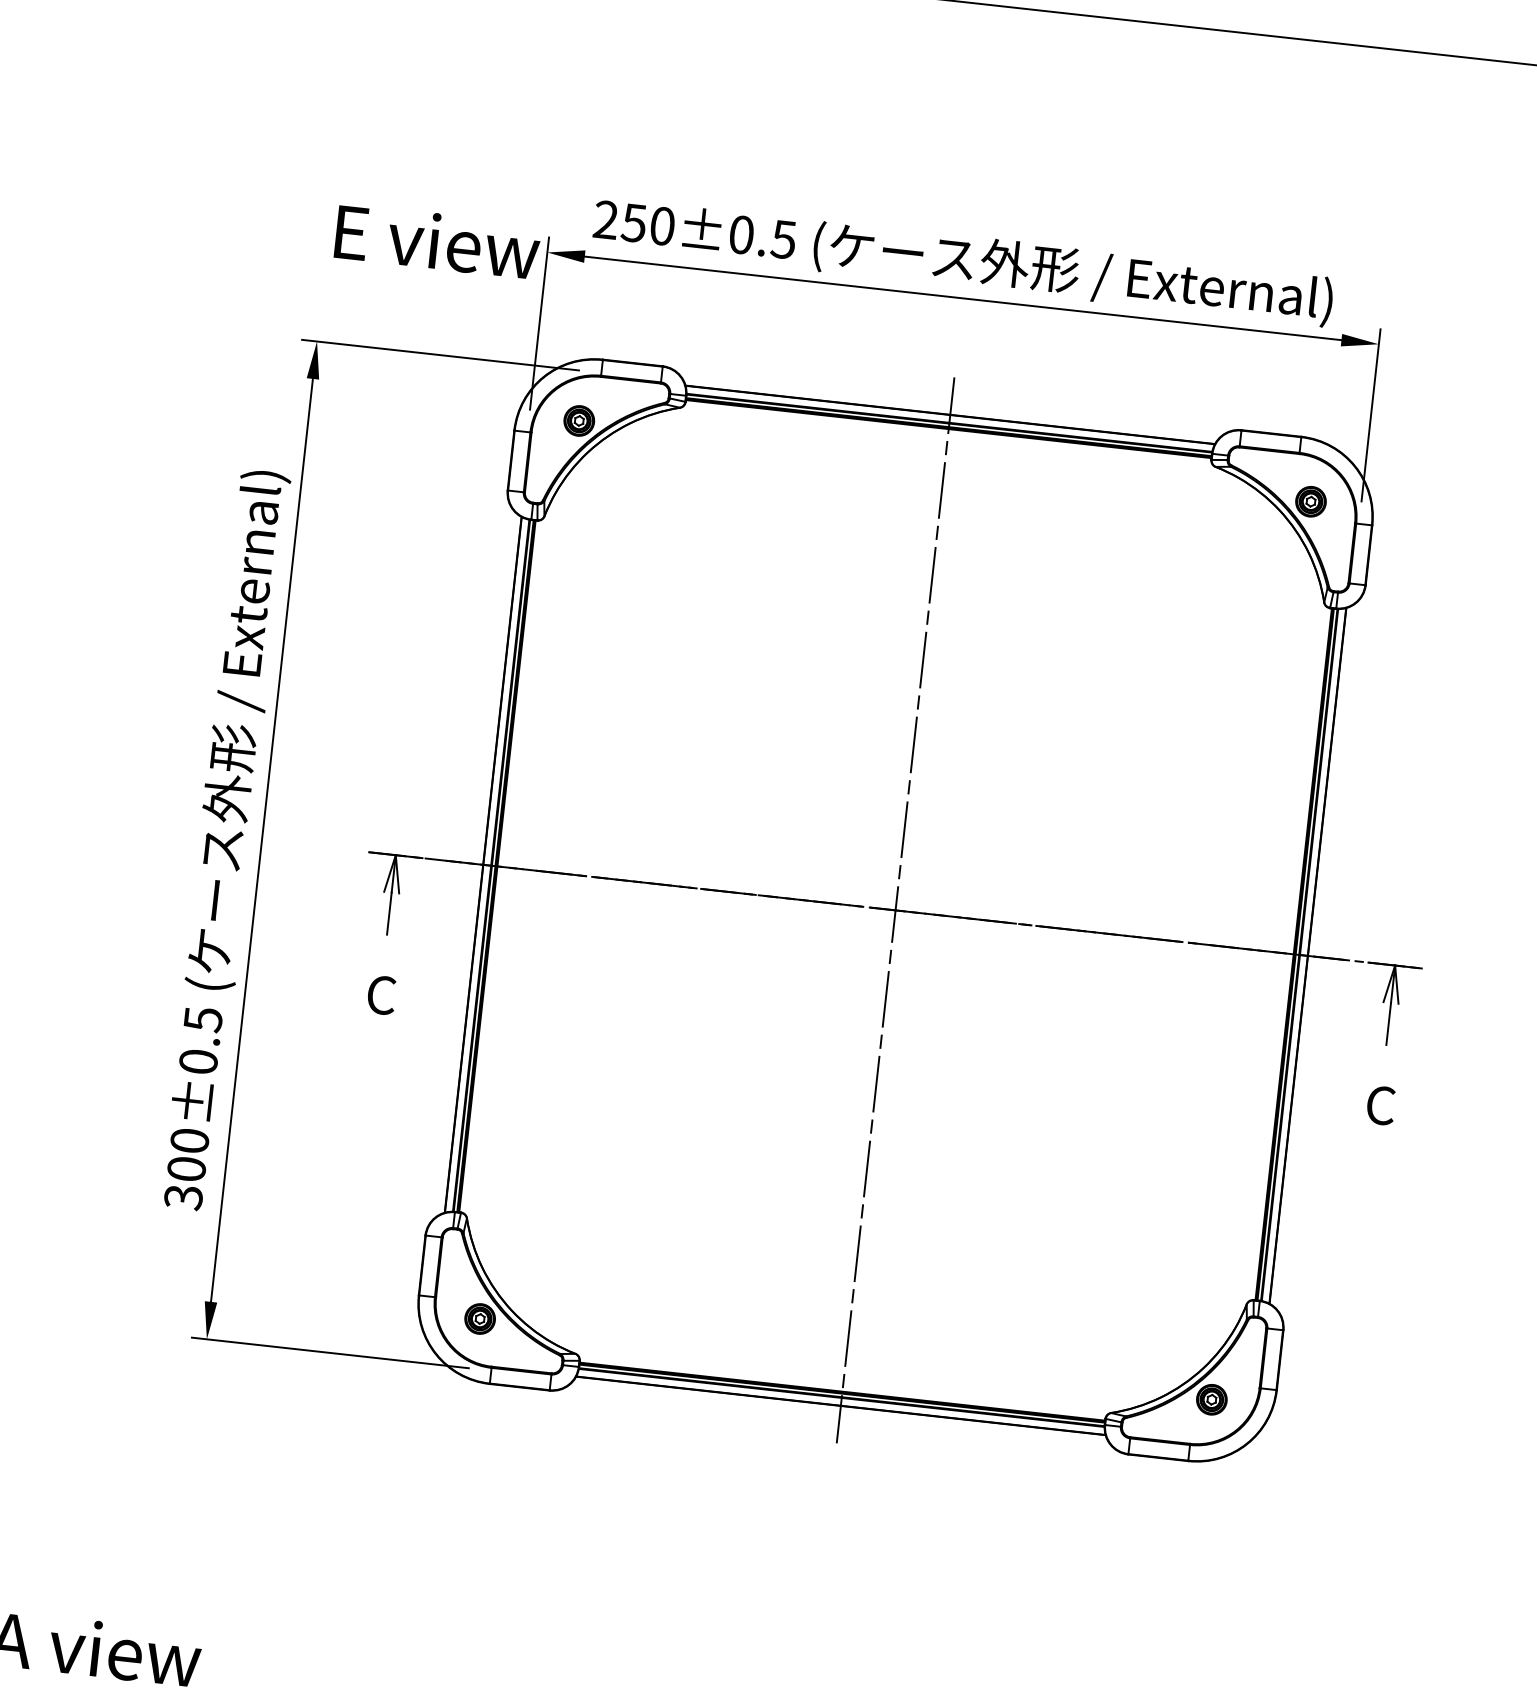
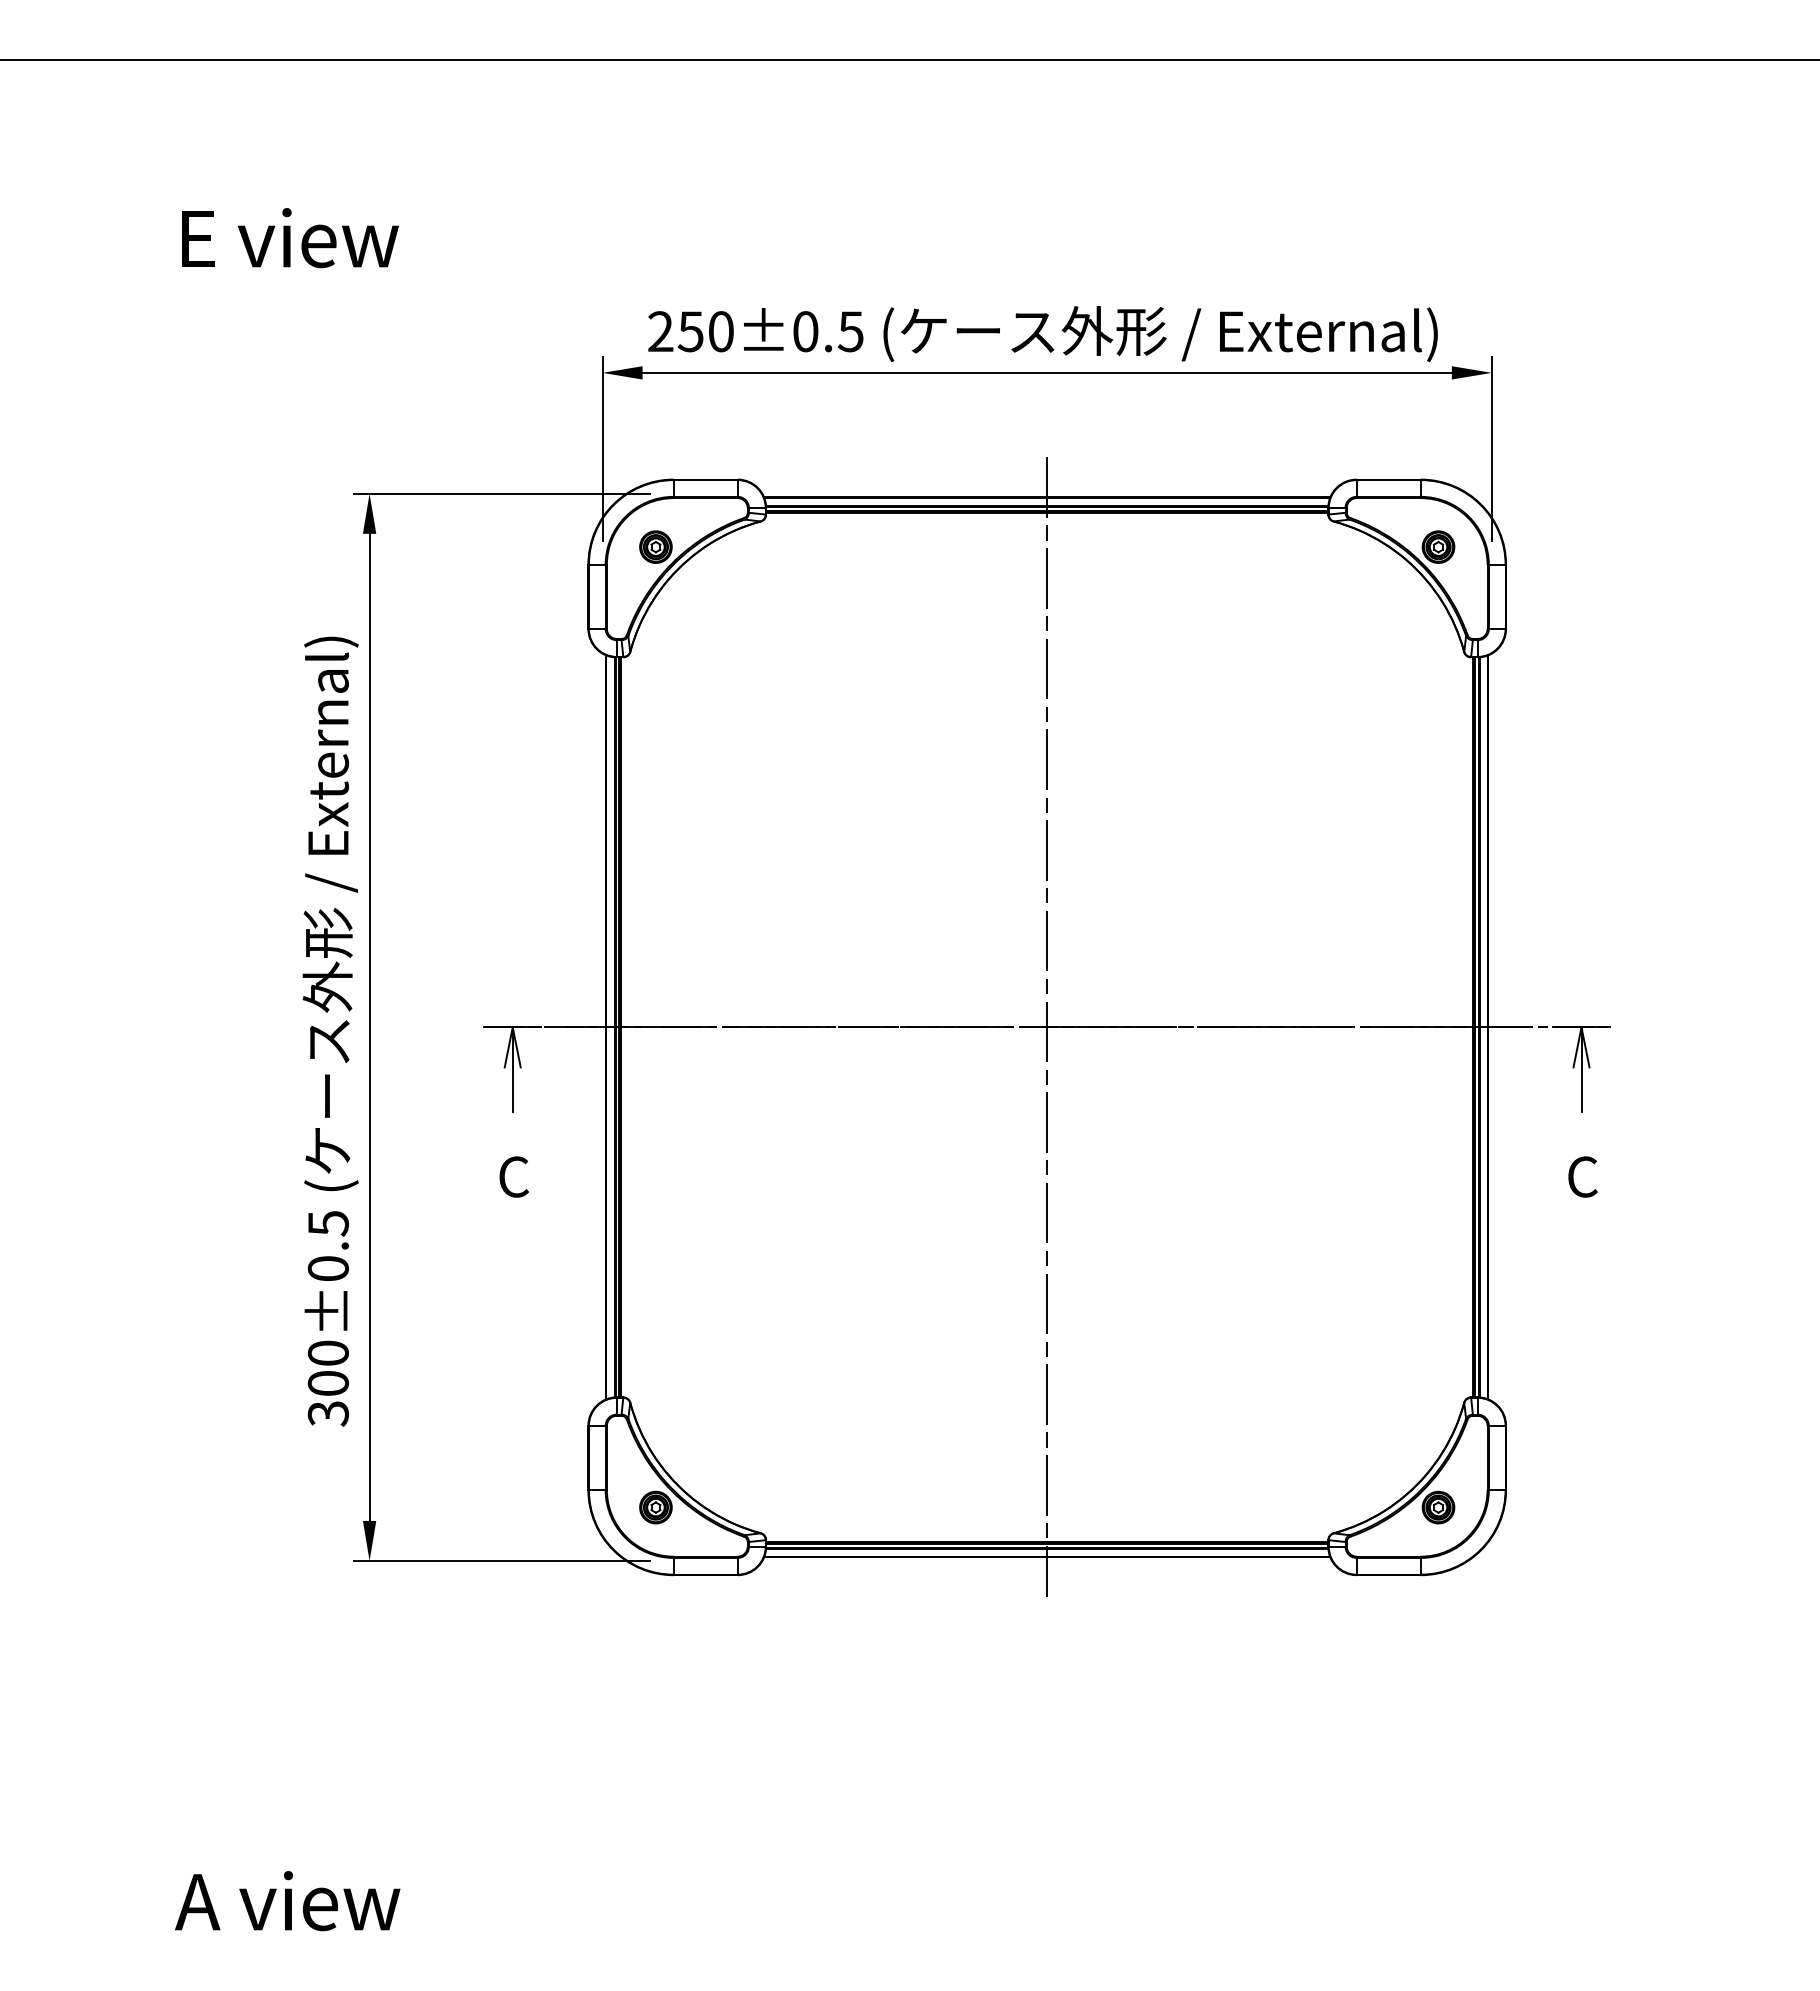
text: (437, 241) -> (290, 238), moved

